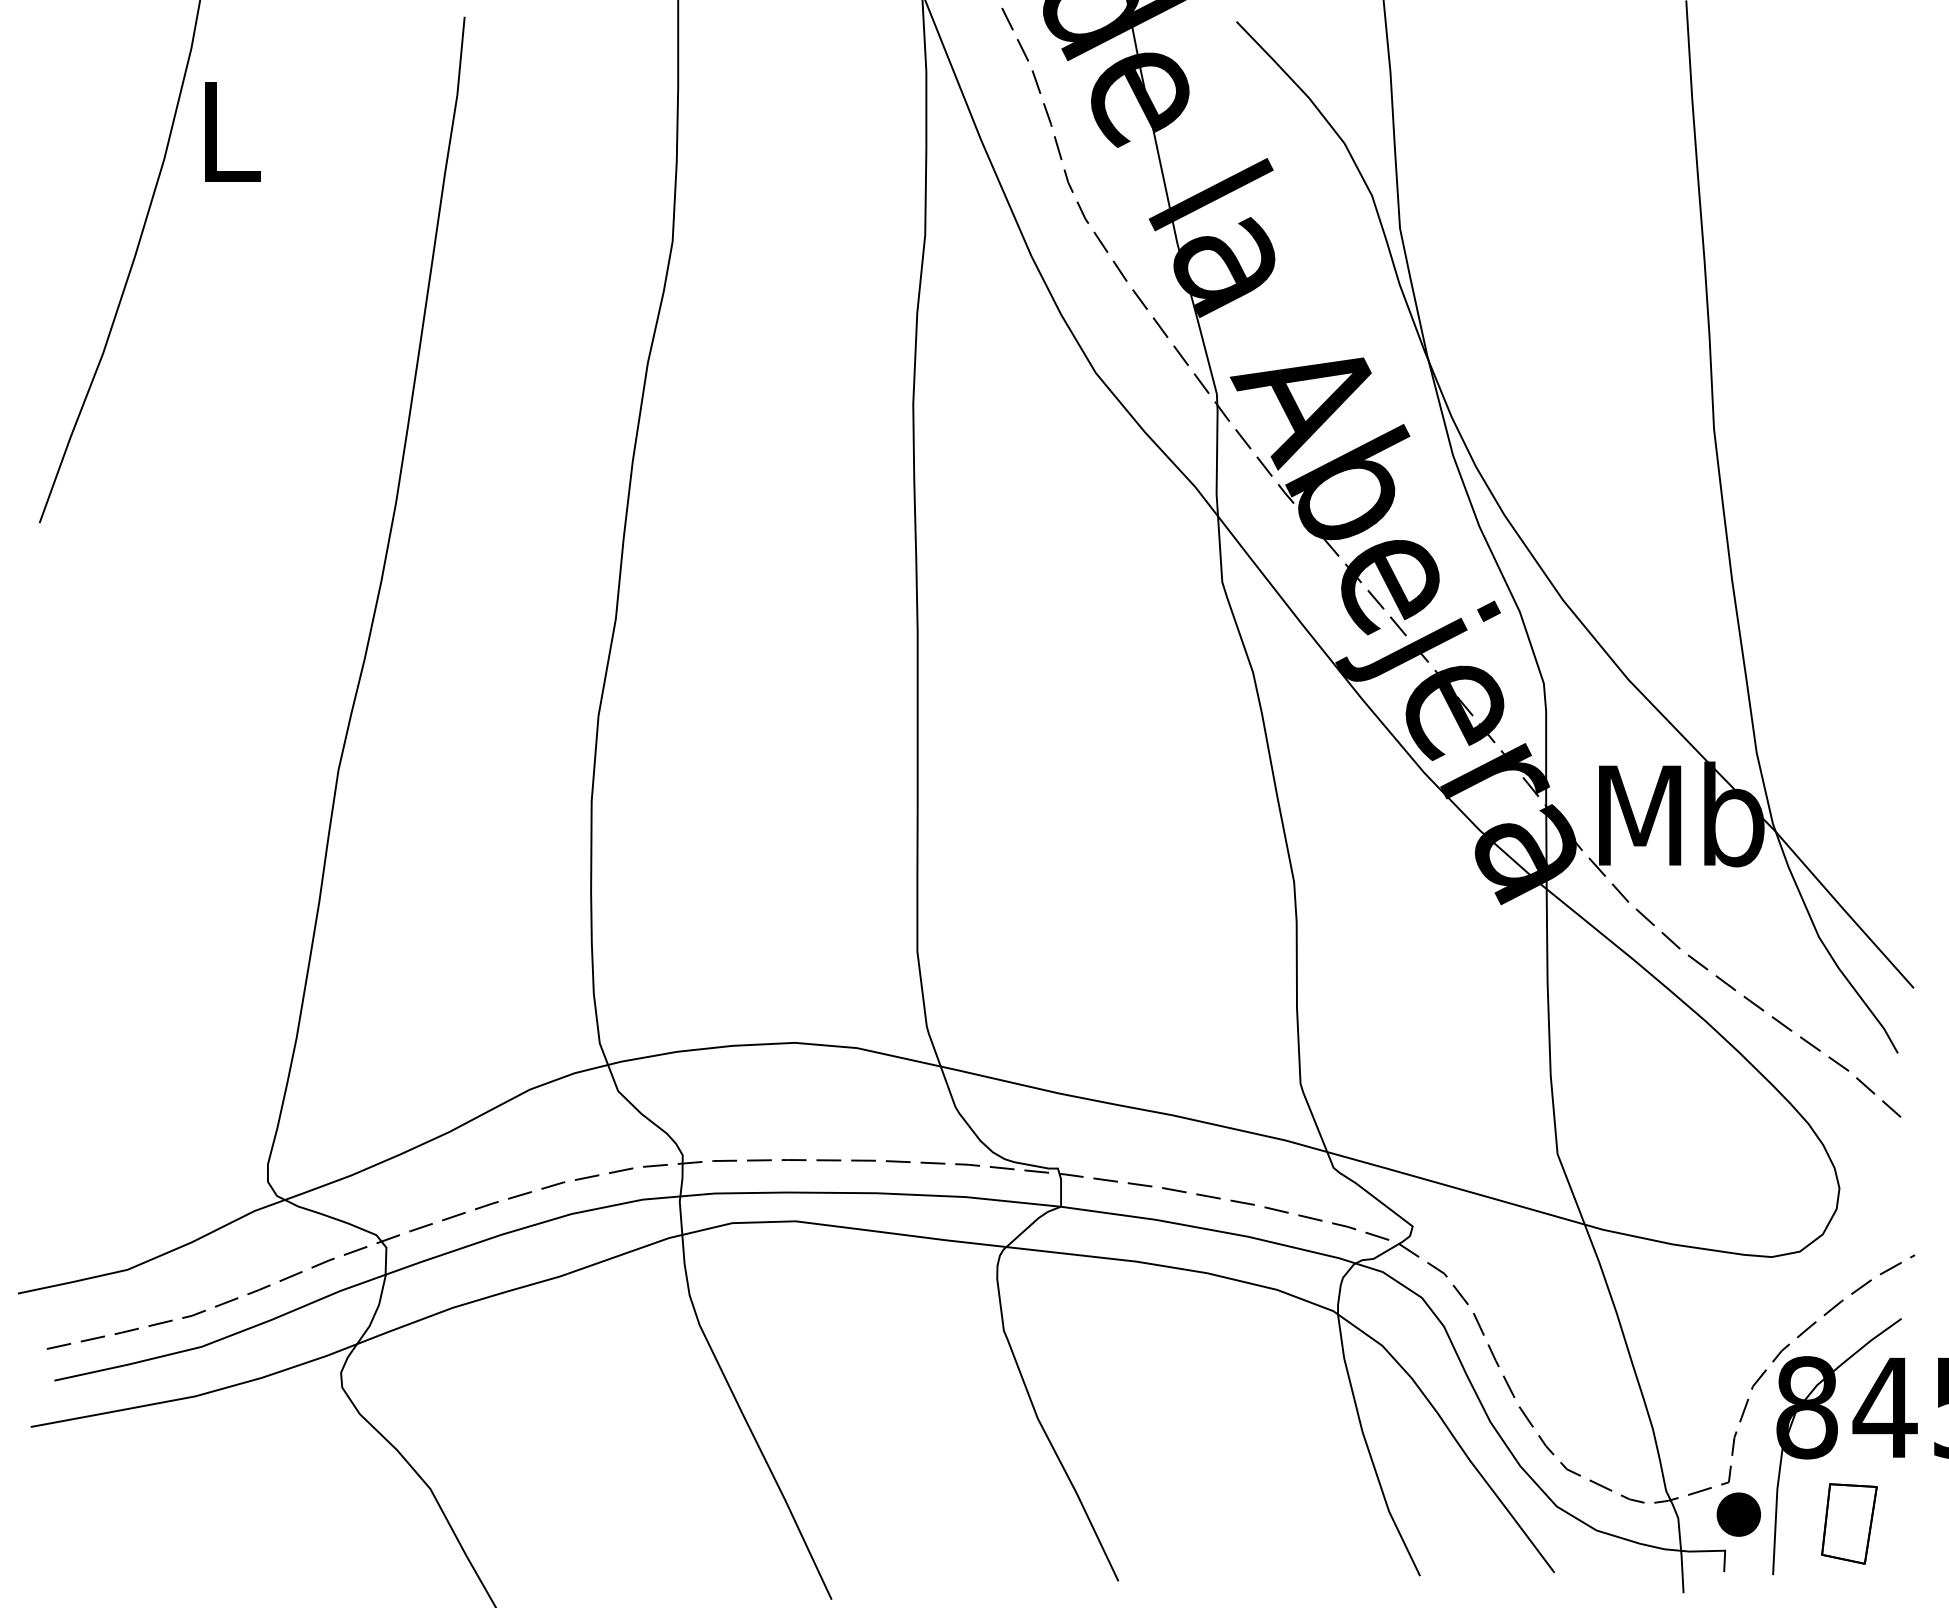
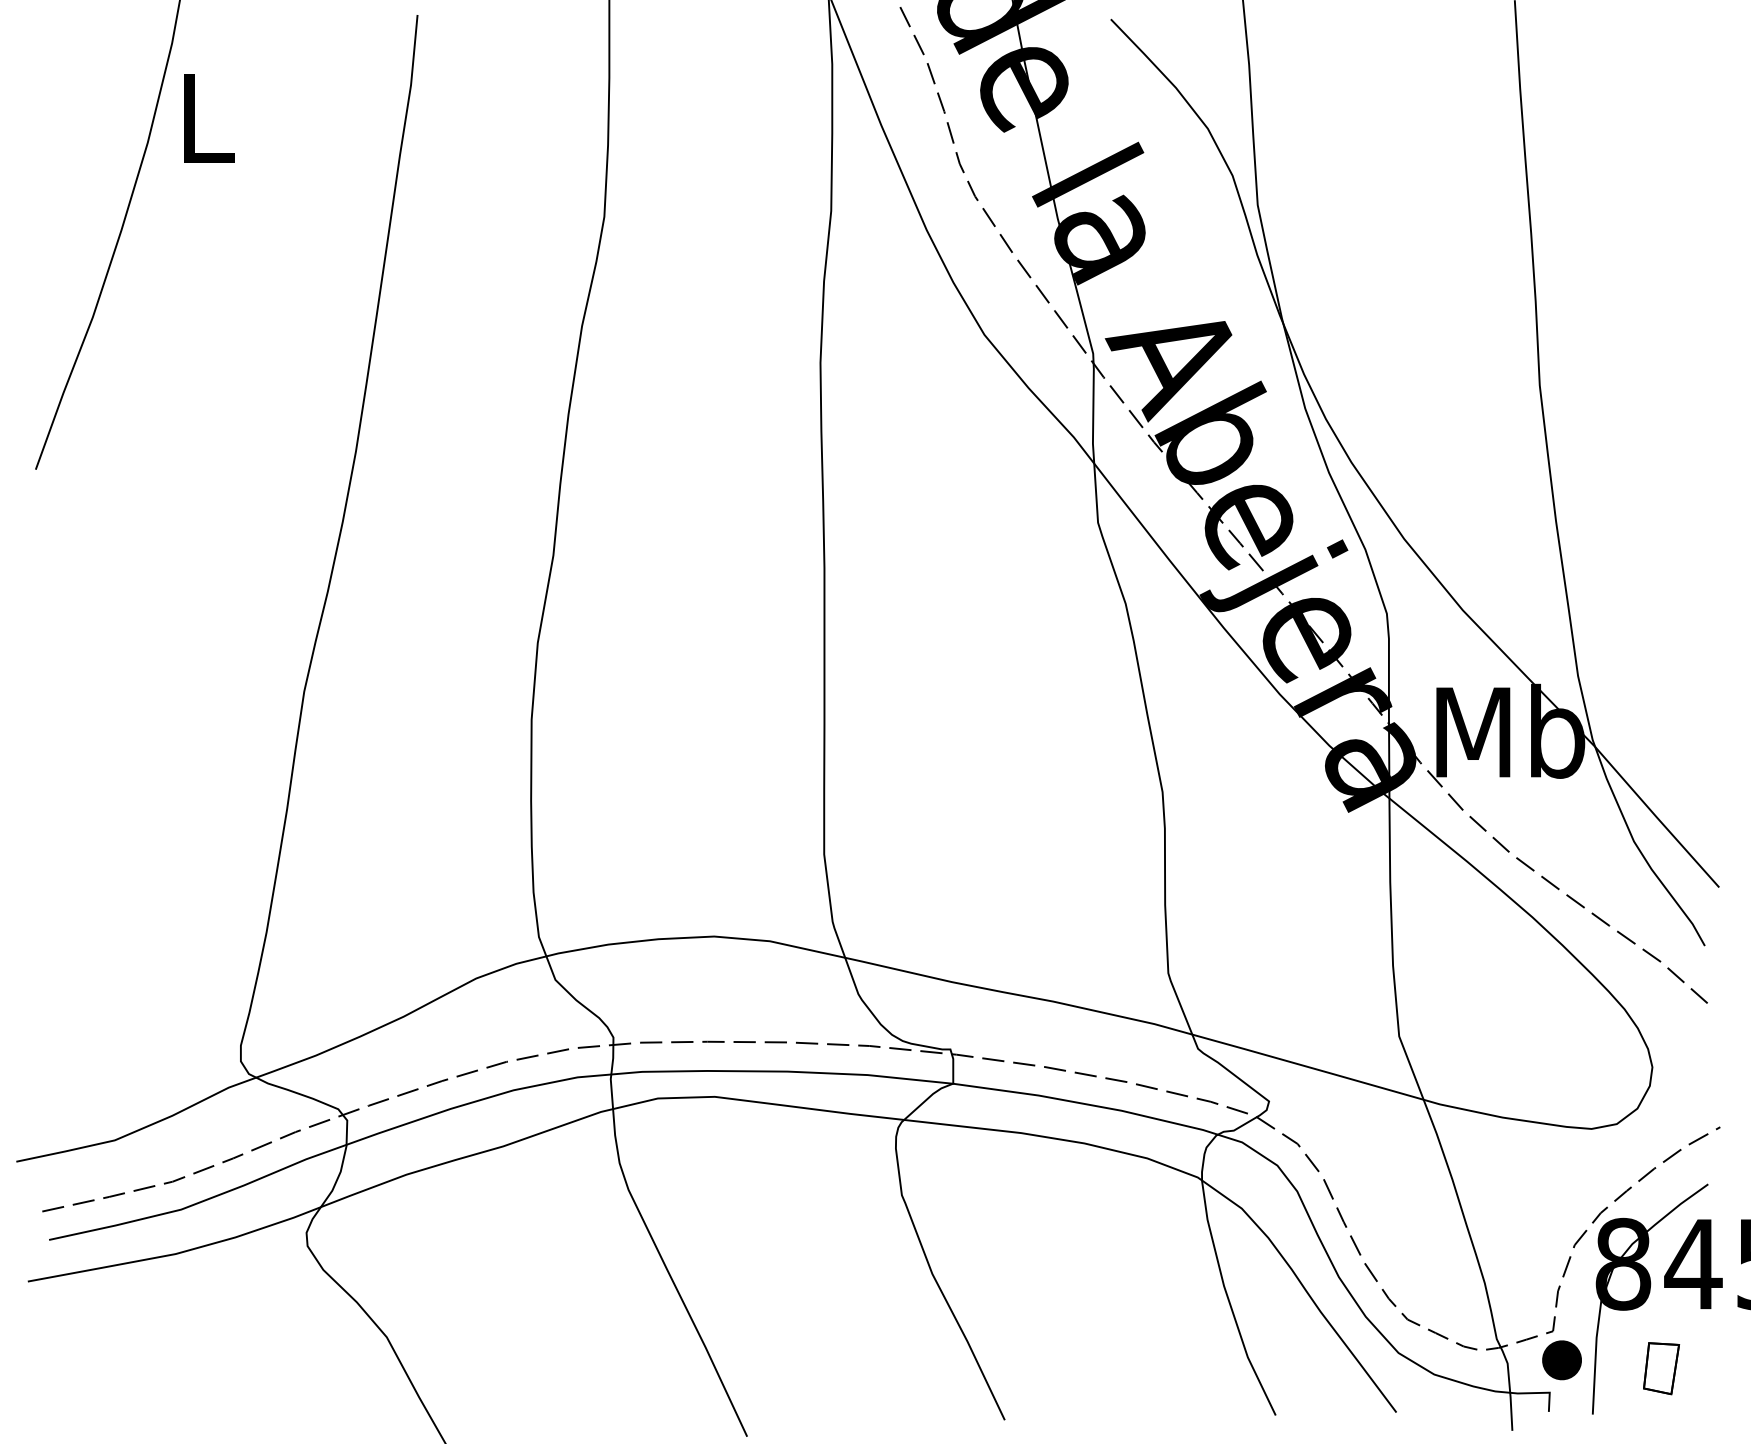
part: (1849, 1523) -> (1661, 1368), size x0.71

